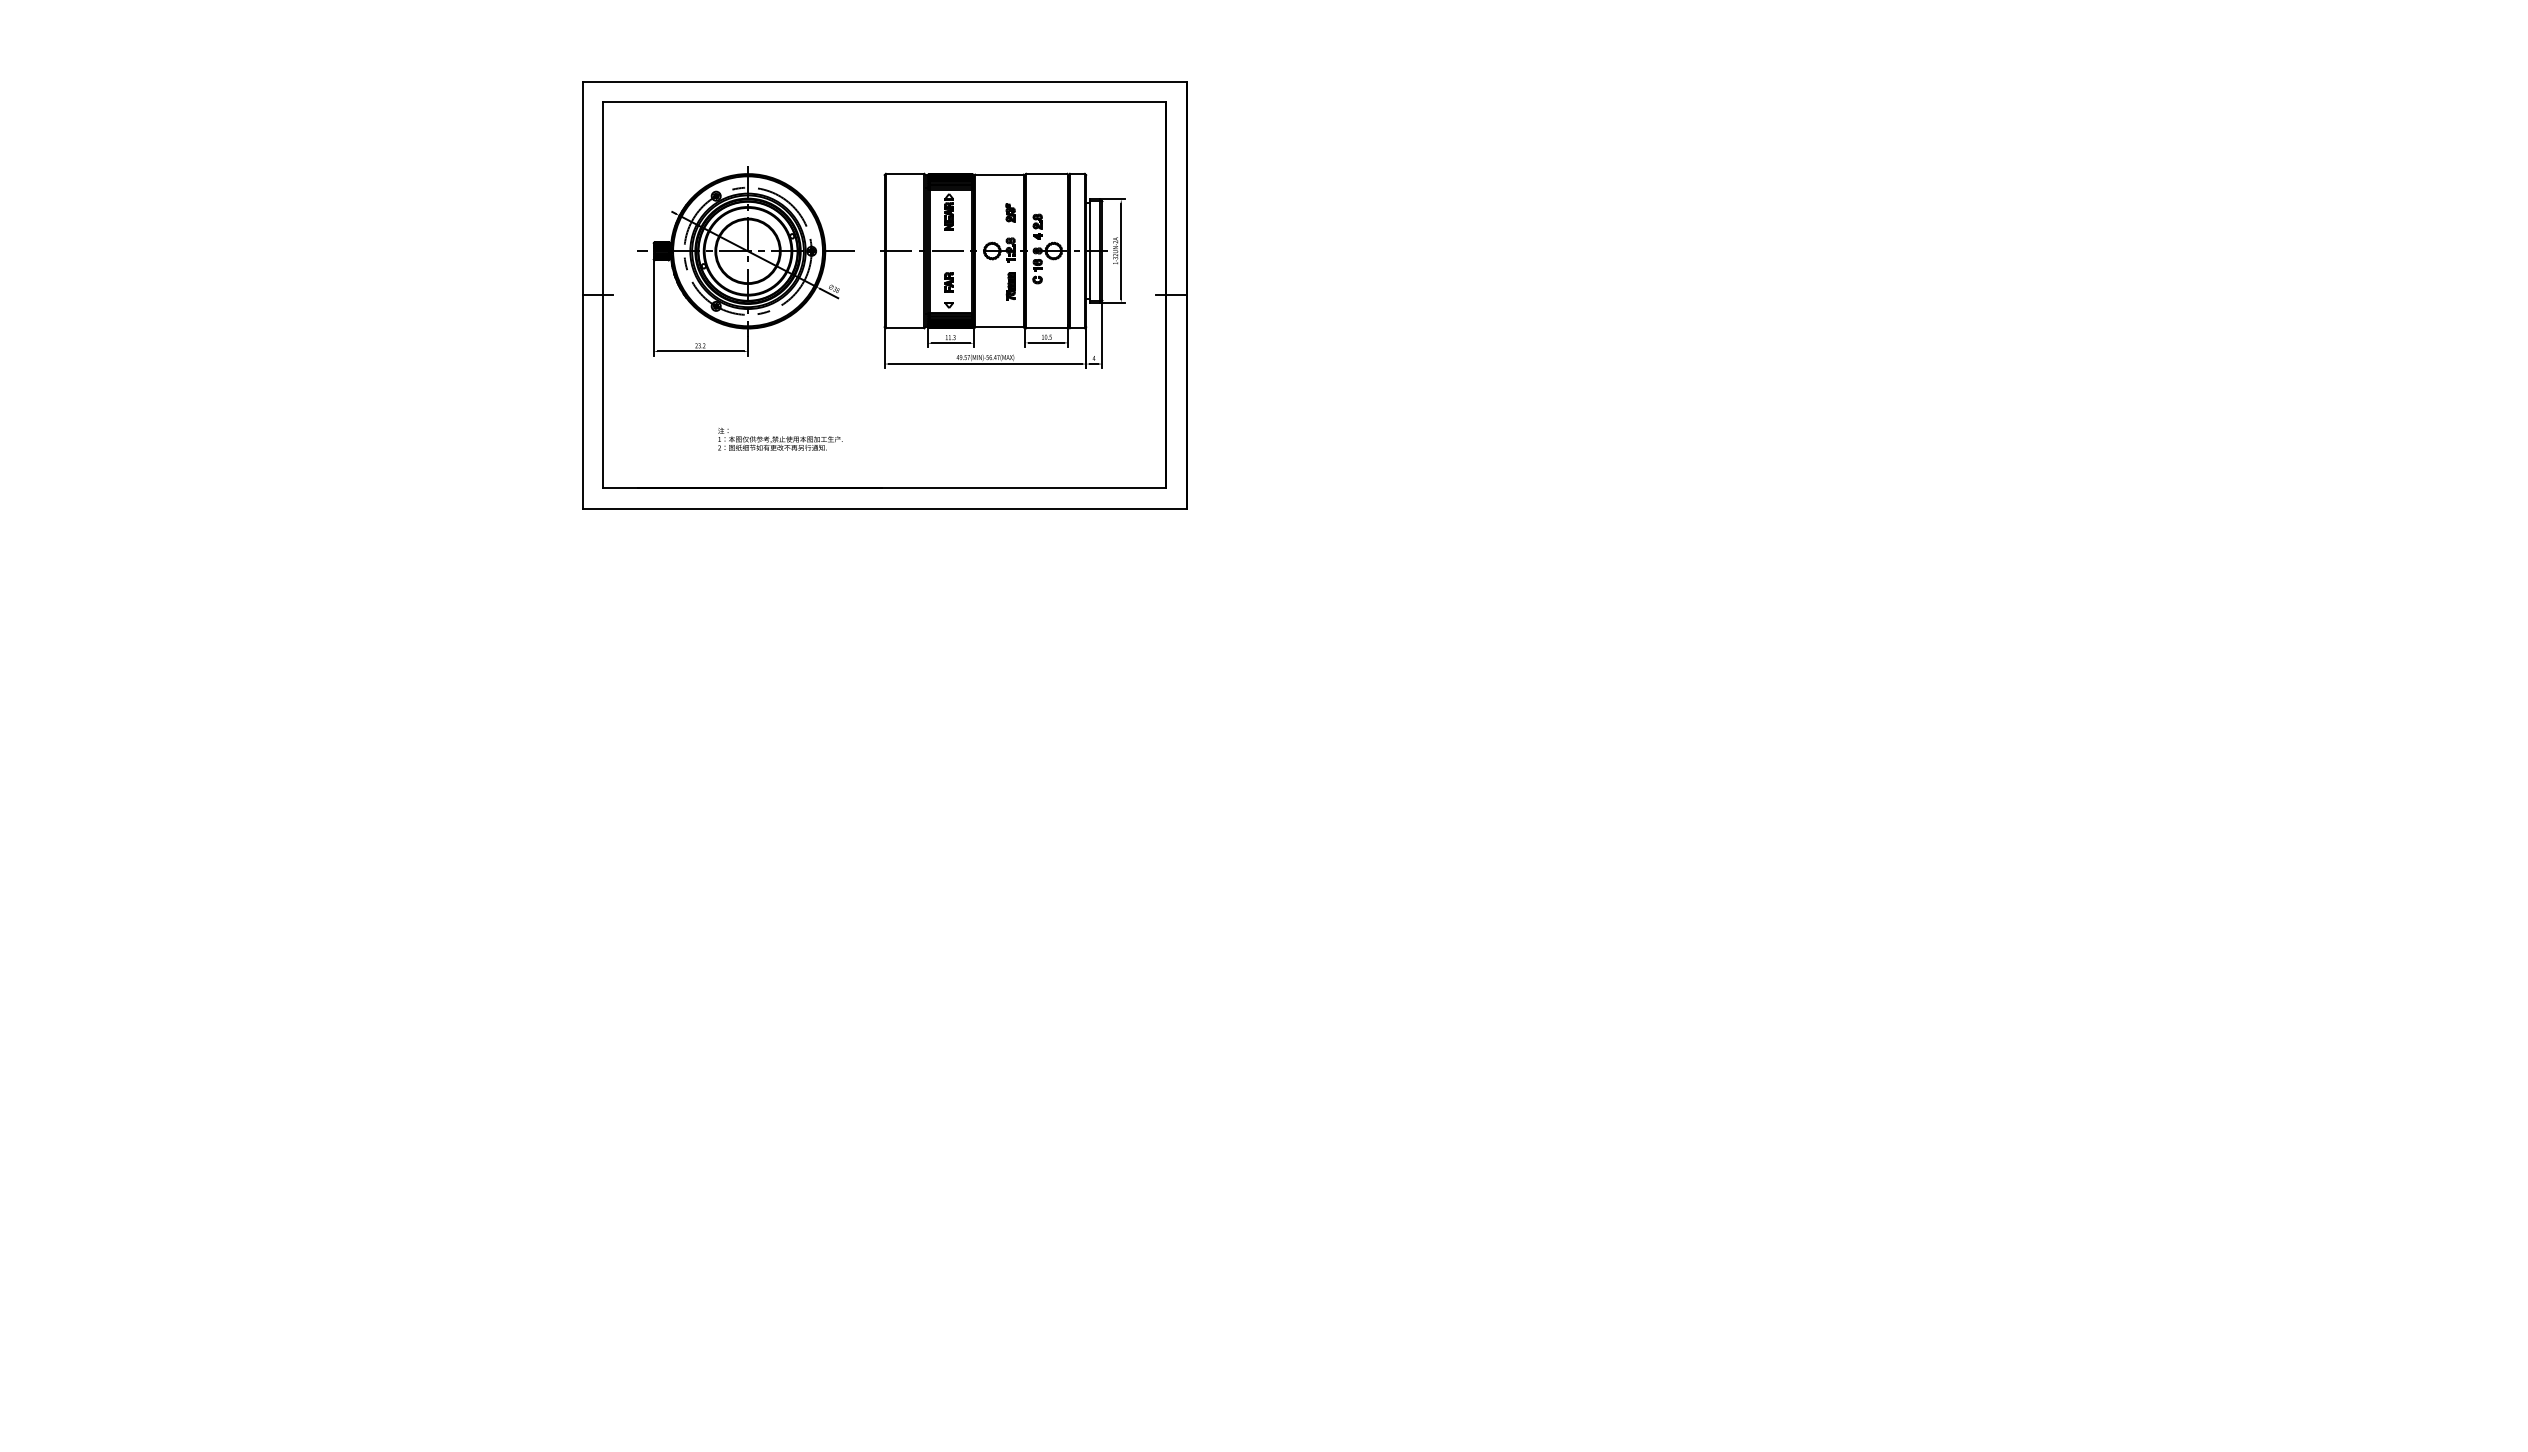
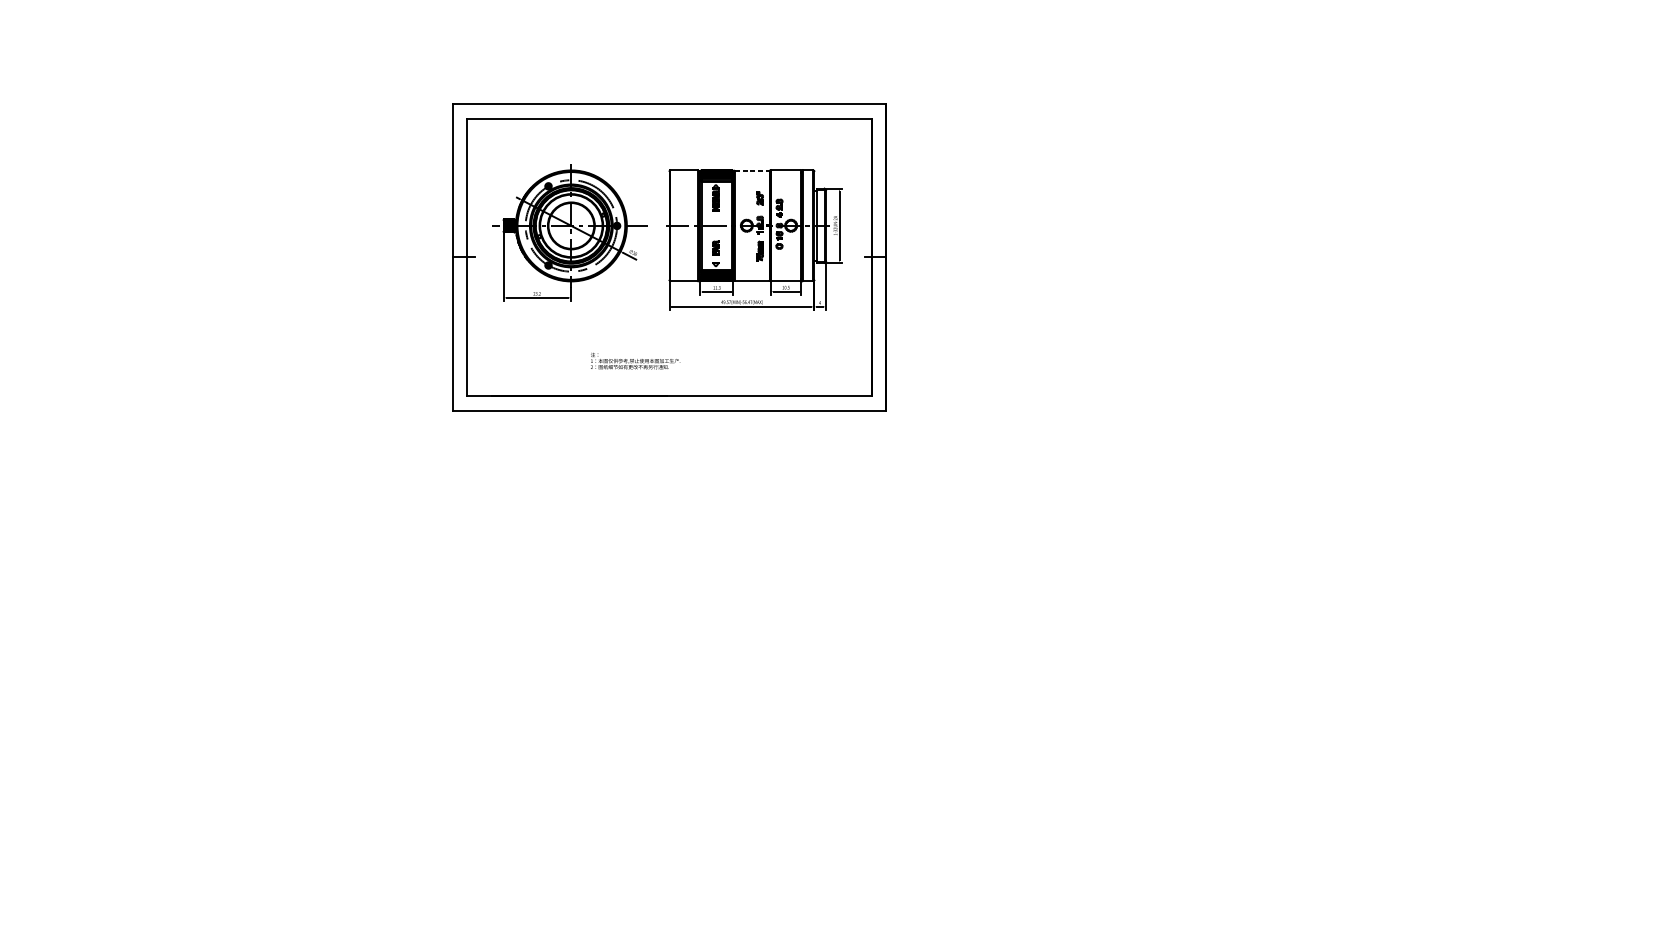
line: (1000, 174) -> (752, 170), solid -> dashed
text: (780, 438) -> (635, 360), moved

